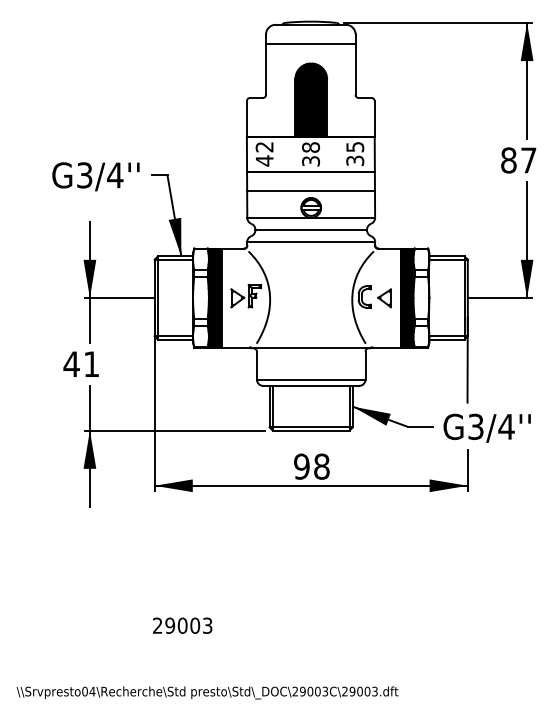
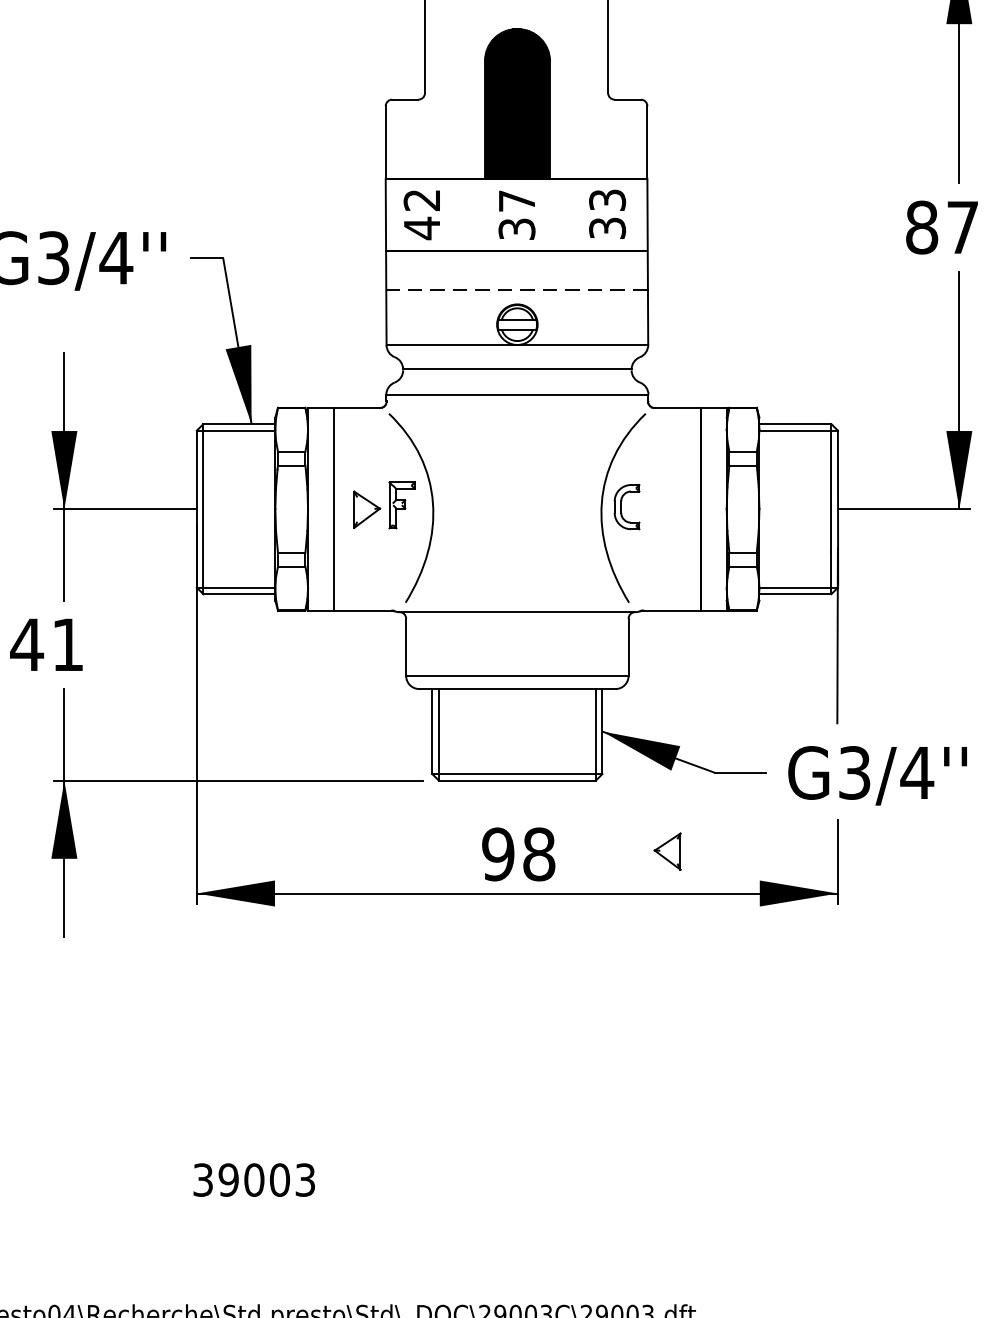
text: (354, 146) -> (606, 198), 35 -> 33
text: (311, 147) -> (517, 201), 38 -> 37
line: (310, 190) -> (515, 289), solid -> dashed
hatch: (214, 297) -> (319, 508), removed
hatch: (406, 297) -> (712, 508), removed
part: (384, 298) -> (667, 851), moved
text: (157, 625) -> (202, 1179), 29003 -> 39003

